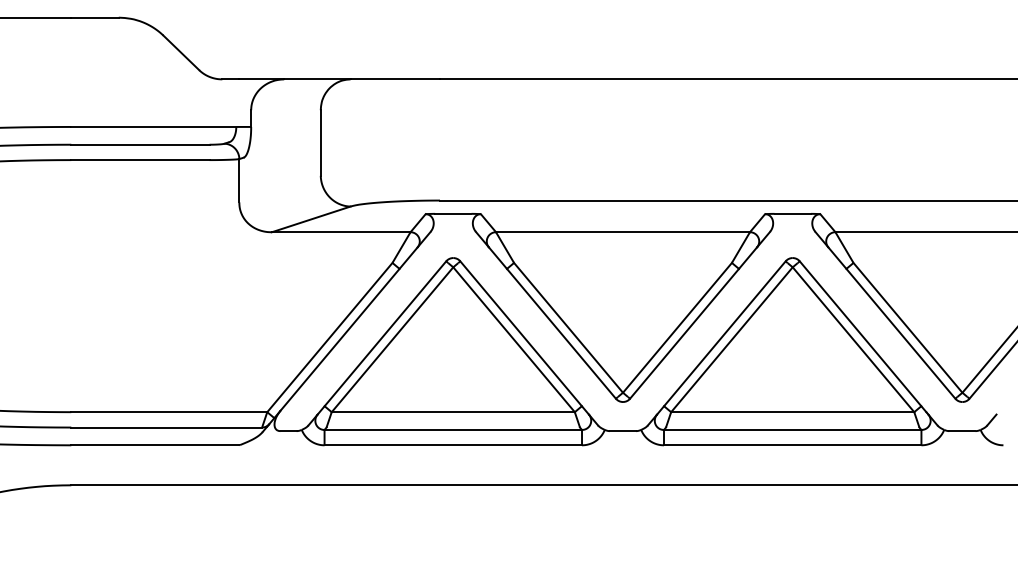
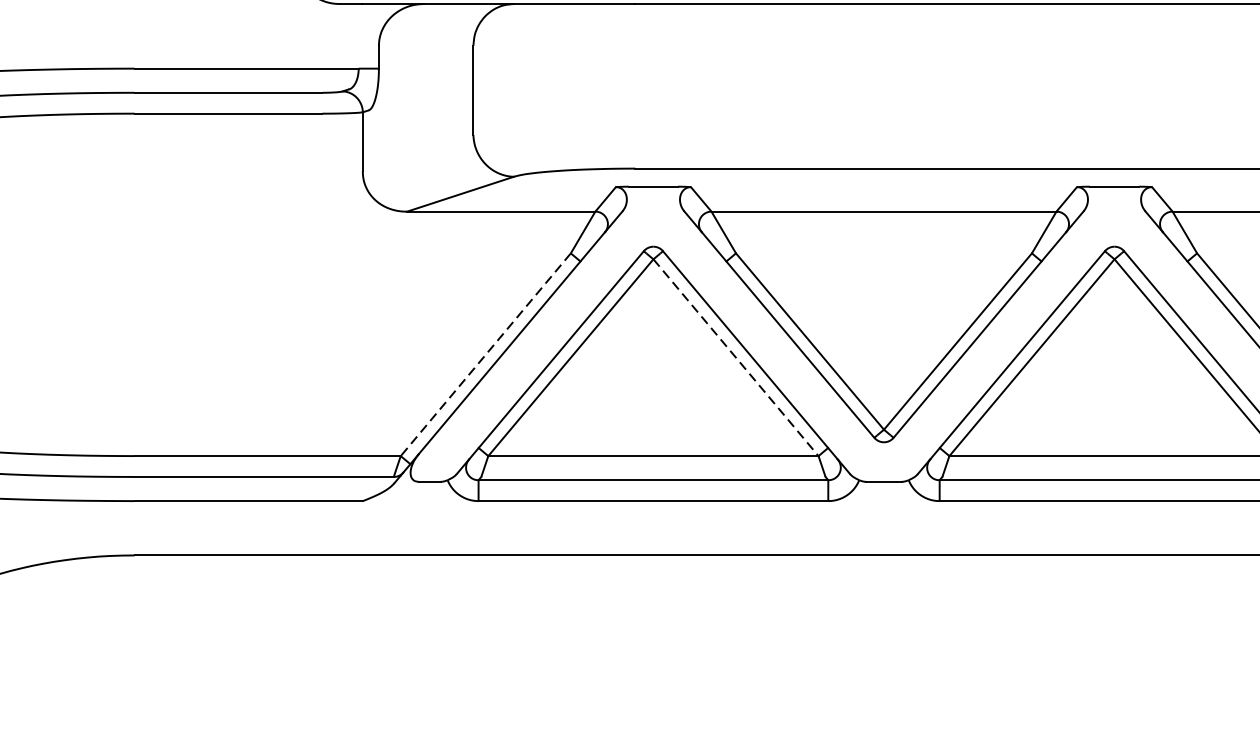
line: (329, 337) -> (485, 354), solid -> dashed
line: (514, 339) -> (736, 357), solid -> dashed

